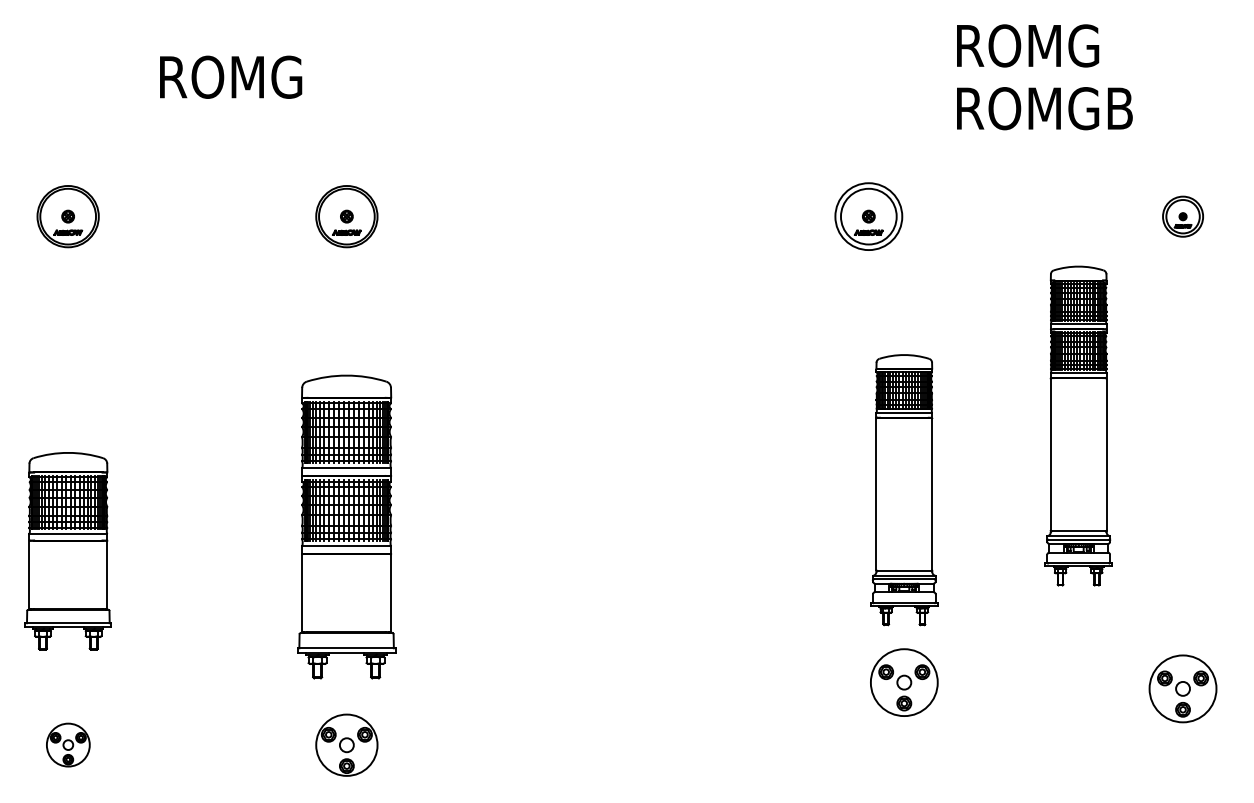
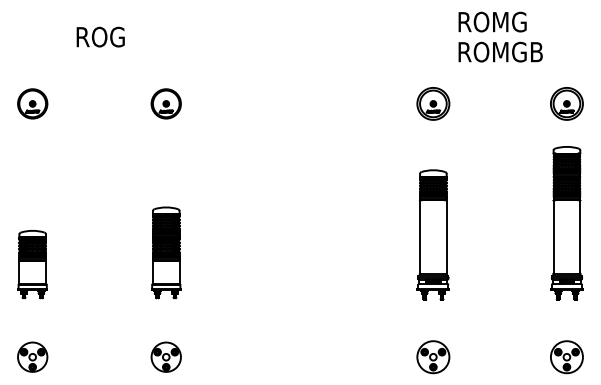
text: (265, 75) -> (127, 36), ROMG -> ROG
part: (869, 215) -> (433, 103), moved
part: (1182, 215) -> (566, 103), size x1.67
part: (1077, 426) -> (566, 223), moved
part: (347, 526) -> (166, 252), size x0.62
part: (67, 551) -> (32, 264), size x0.71
part: (904, 683) -> (433, 357), moved
part: (1182, 689) -> (566, 357), moved
part: (67, 743) -> (32, 356), size x1.43

